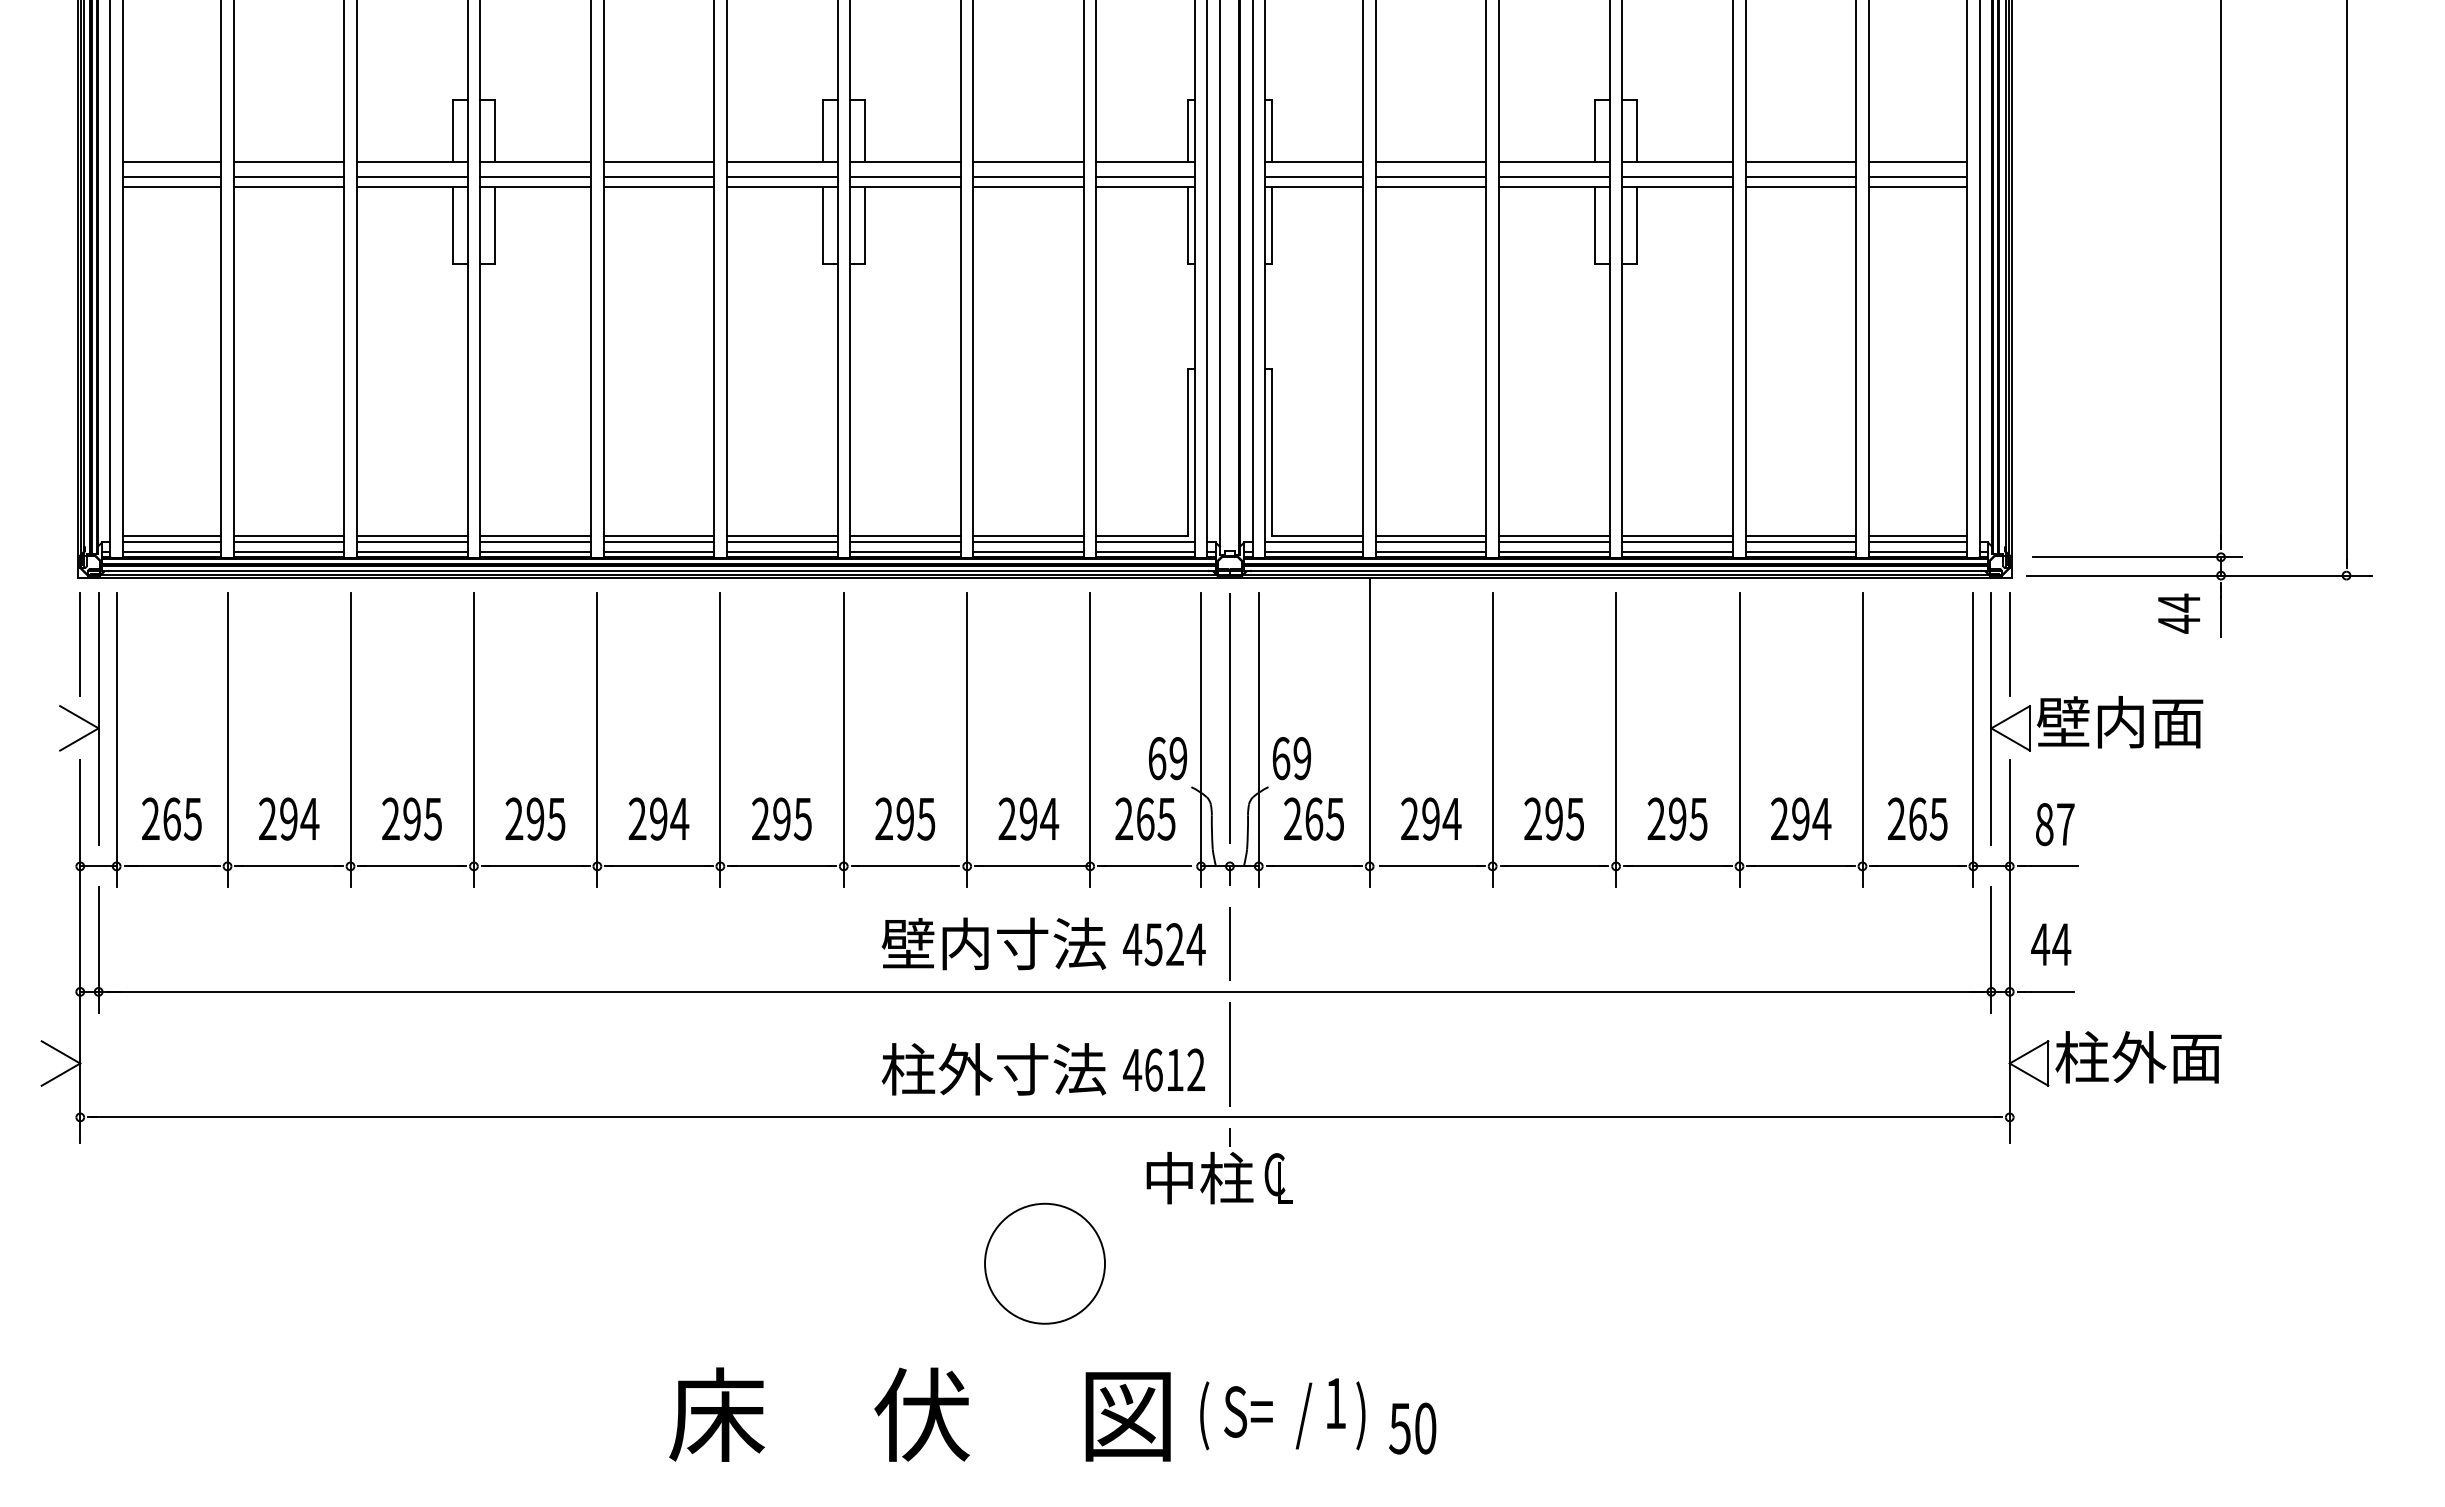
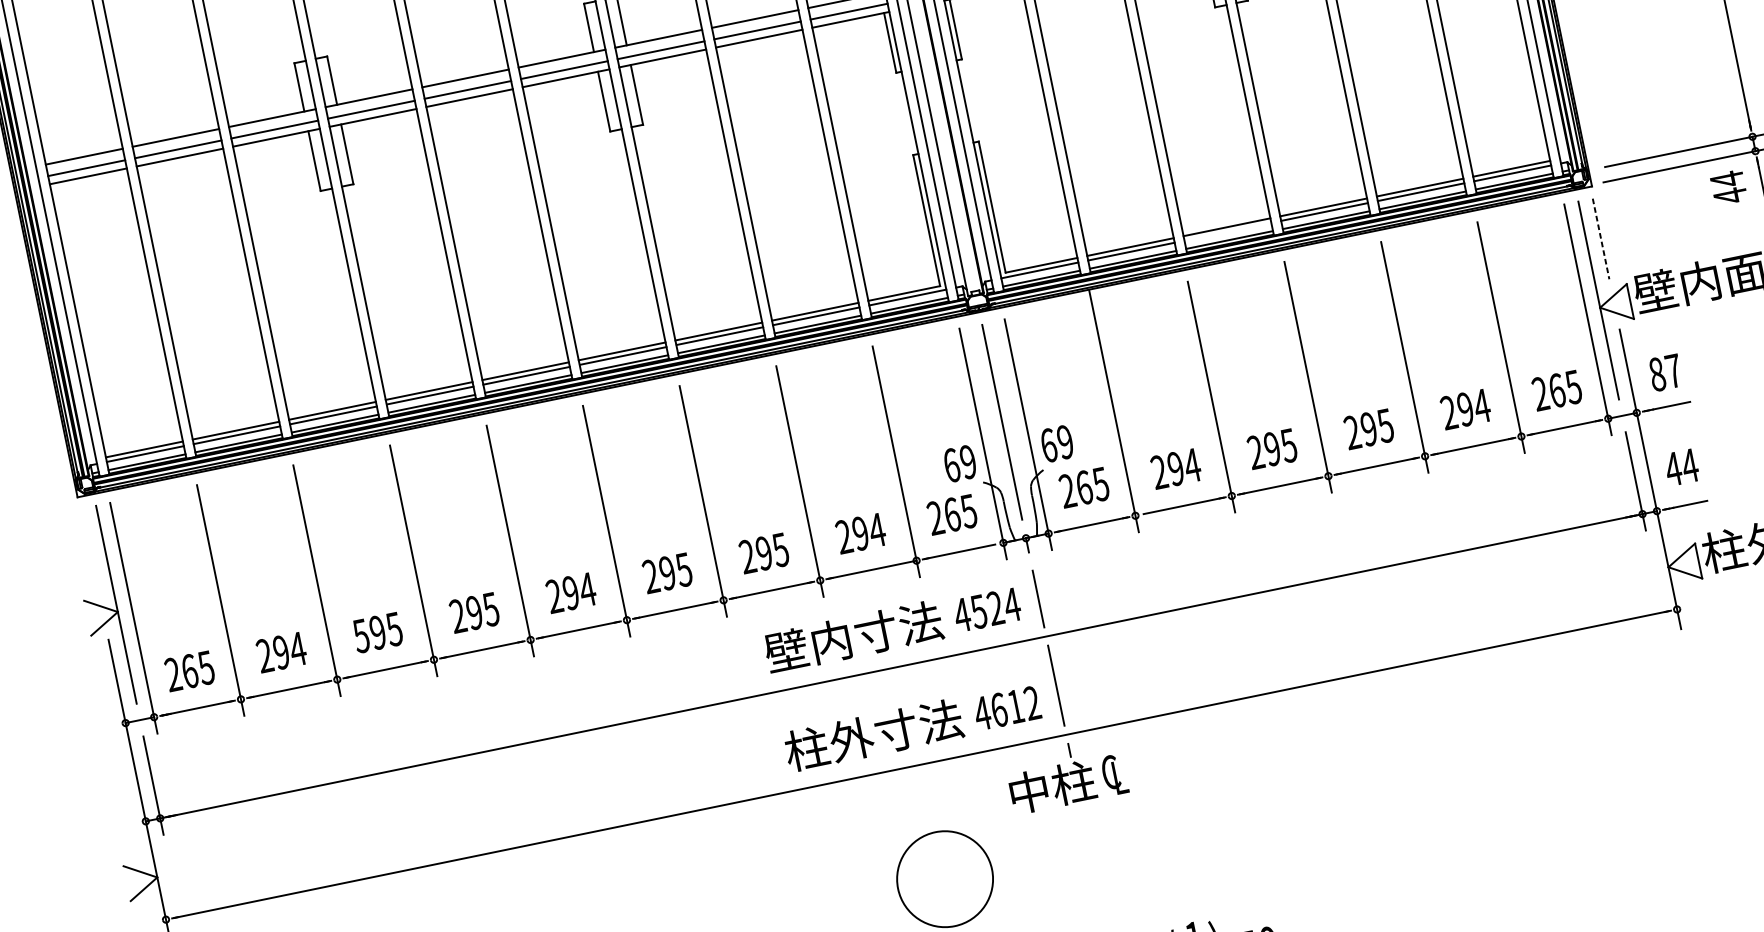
line: (1553, 541) -> (1227, 231), removed
line: (80, 643) -> (90, 548), removed
line: (2009, 644) -> (1600, 239), solid -> dashed
text: (390, 818) -> (360, 635), 295 -> 595

